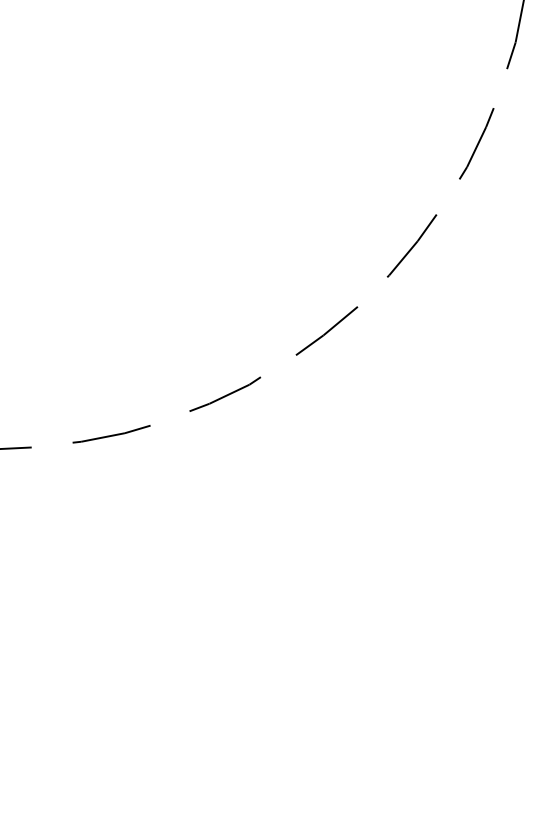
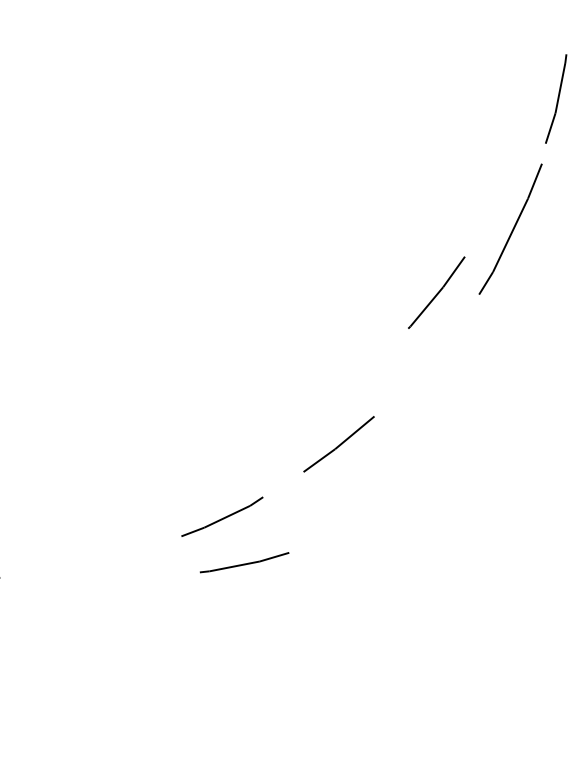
part: (476, 143) -> (510, 229), size x1.6
part: (411, 245) -> (436, 292), moved
part: (111, 434) -> (244, 562), moved

